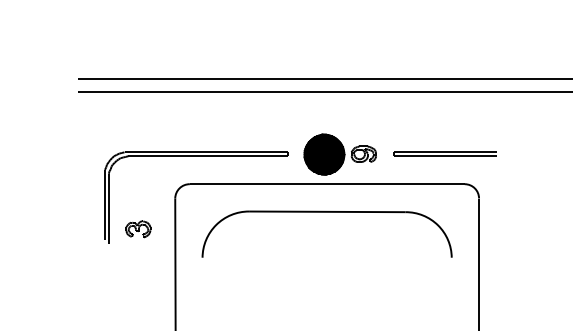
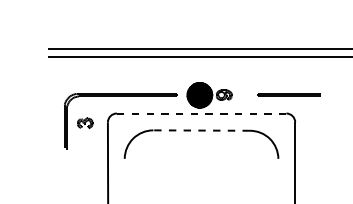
line: (443, 153) -> (288, 94), moved
line: (327, 184) -> (201, 113), solid -> dashed
line: (327, 211) -> (201, 130), solid -> dashed
part: (138, 227) -> (85, 122), moved

